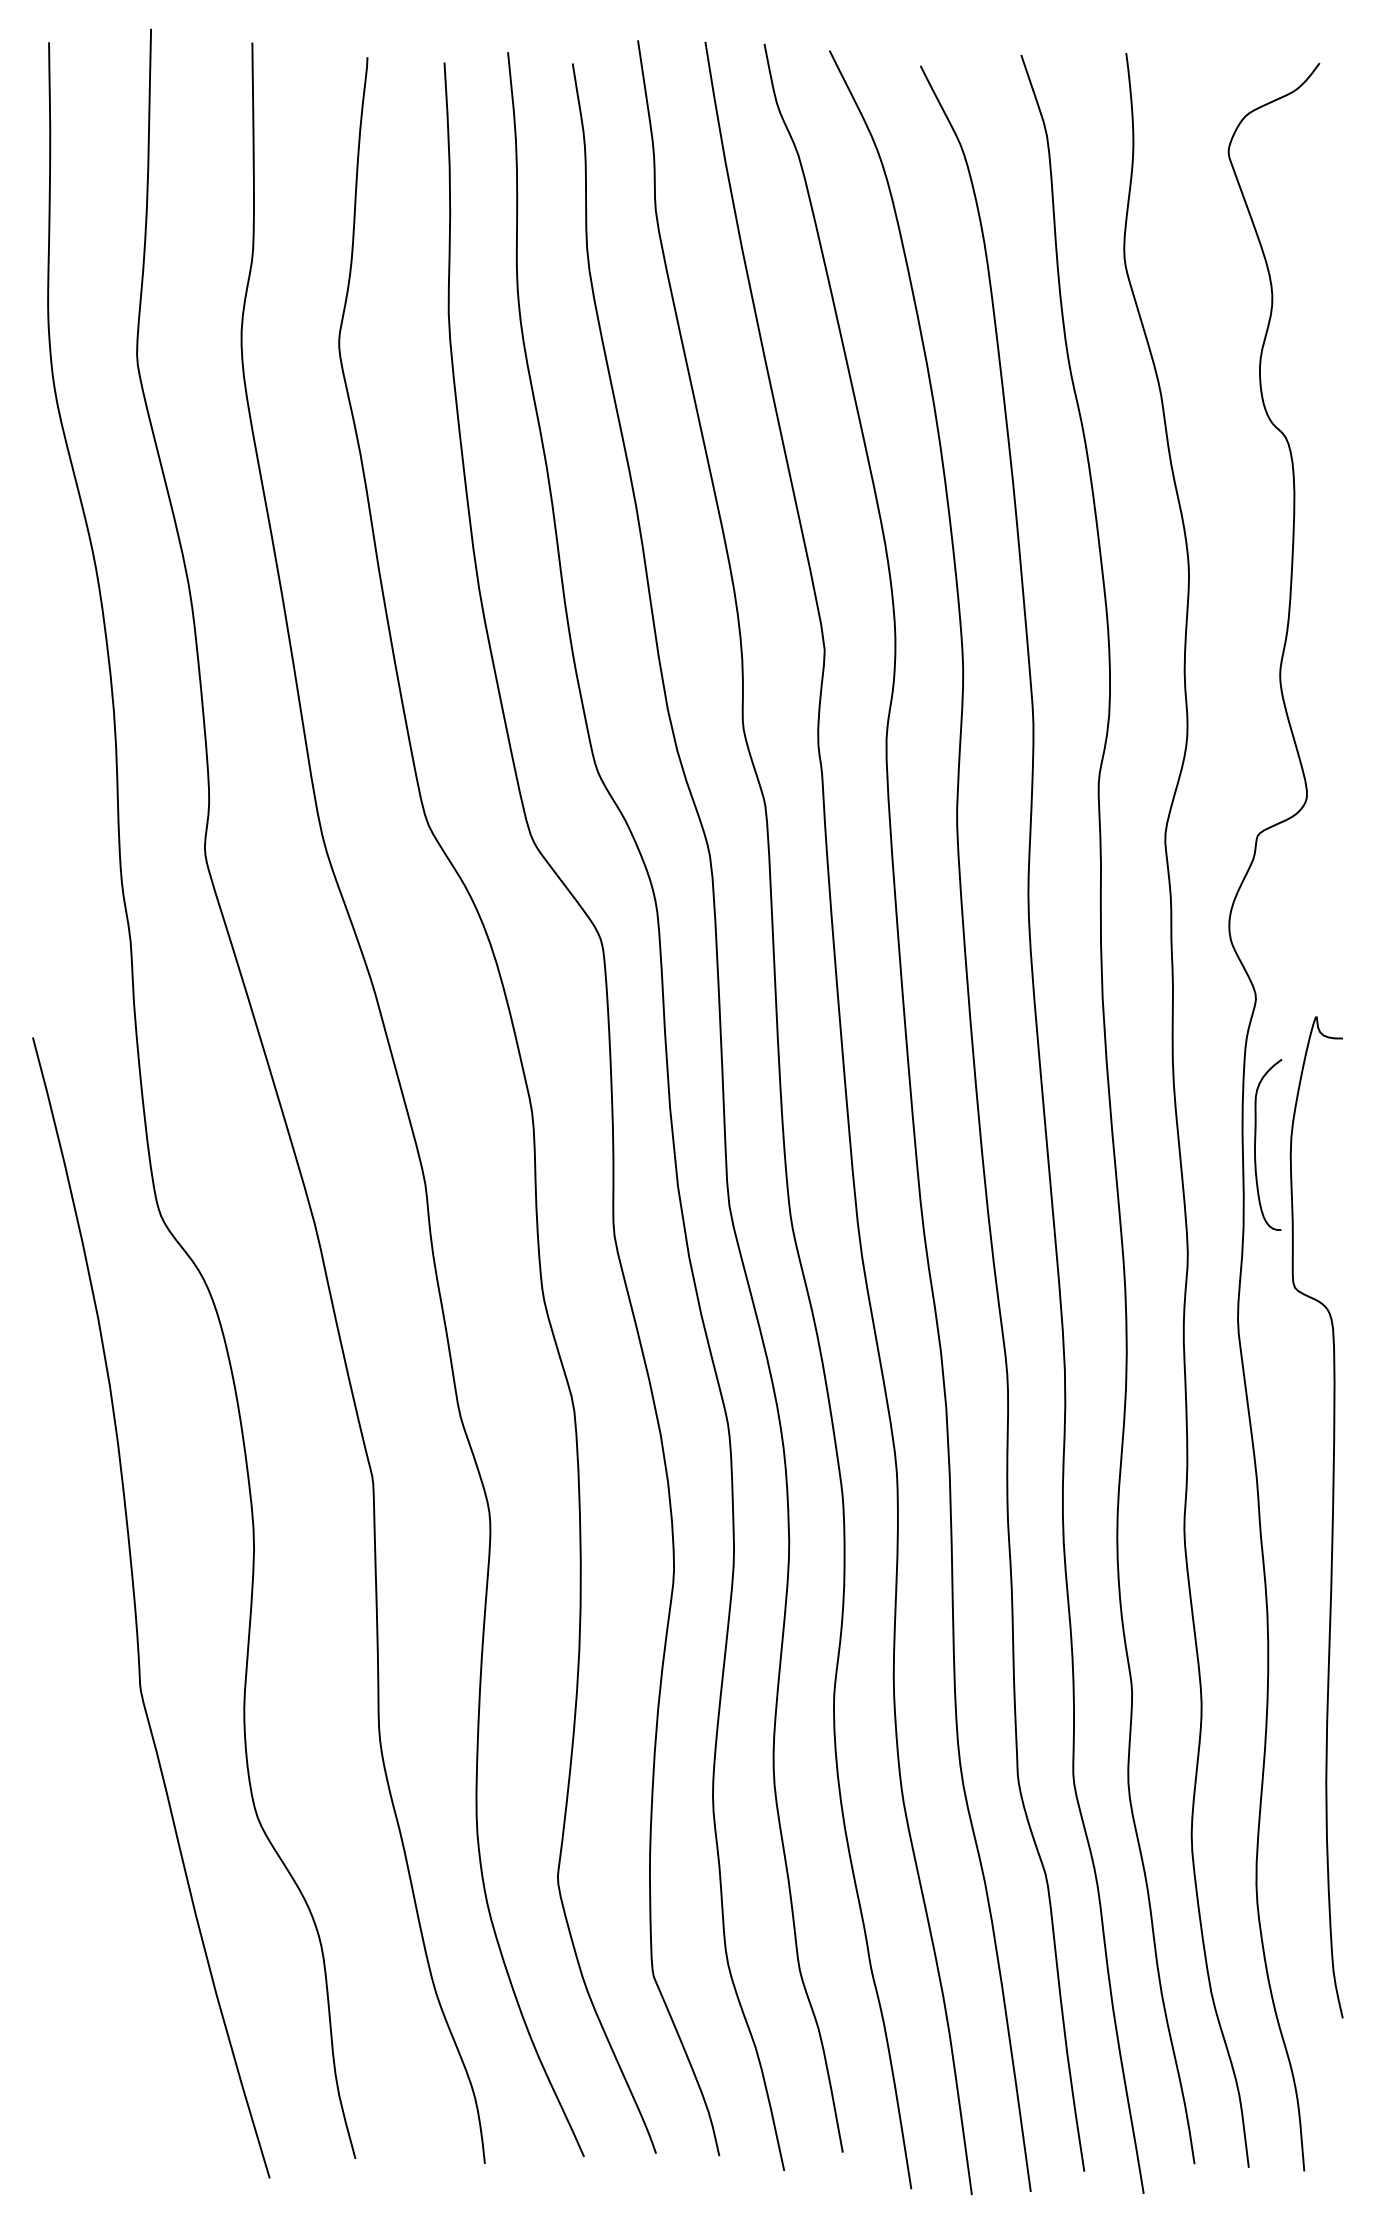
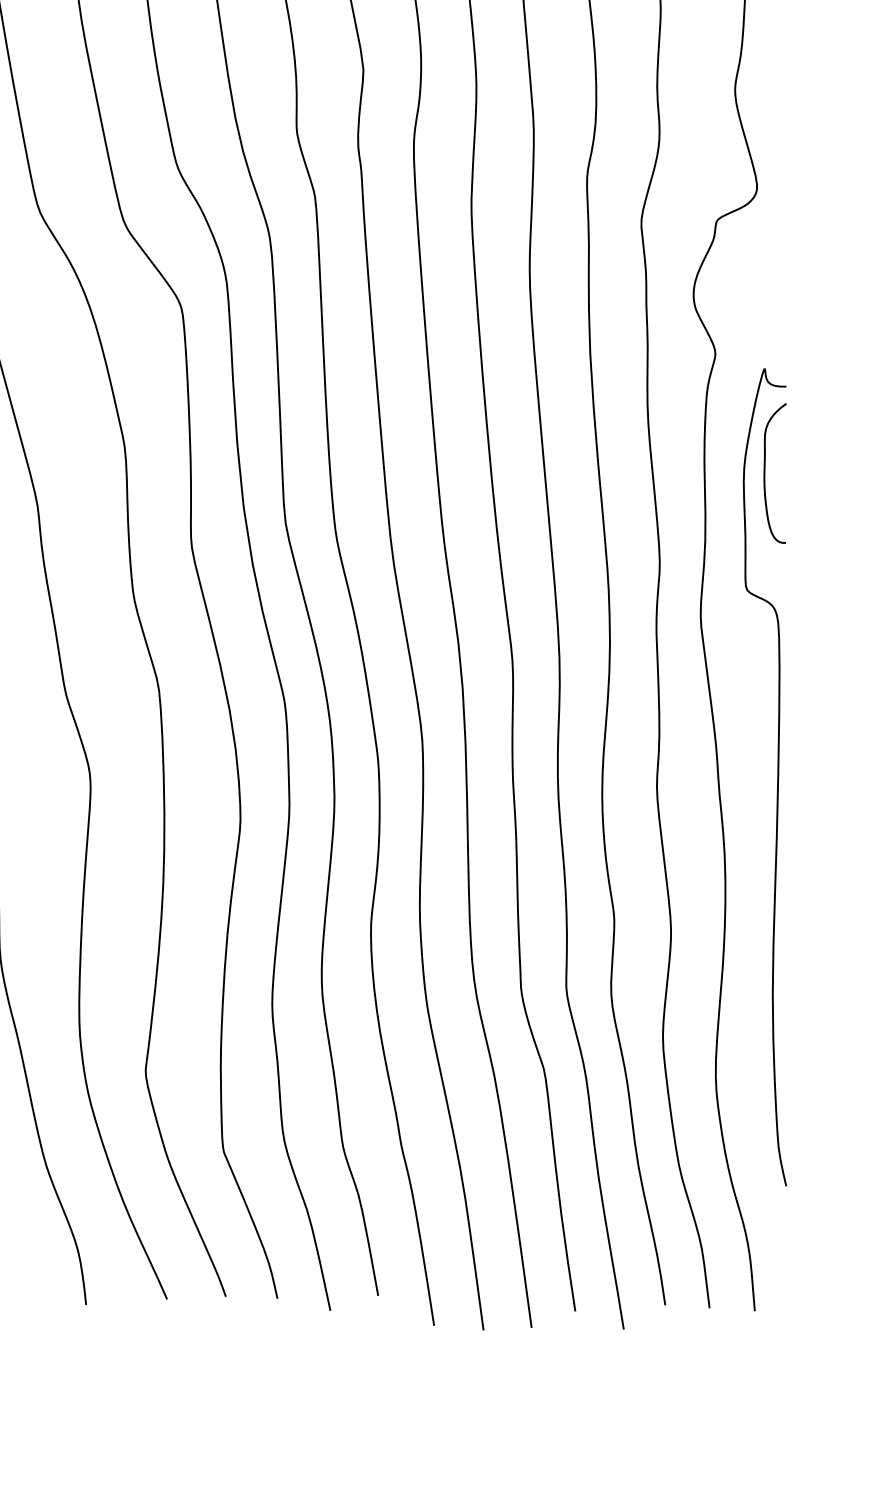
curve: (1256, 1140) -> (765, 469), moved

